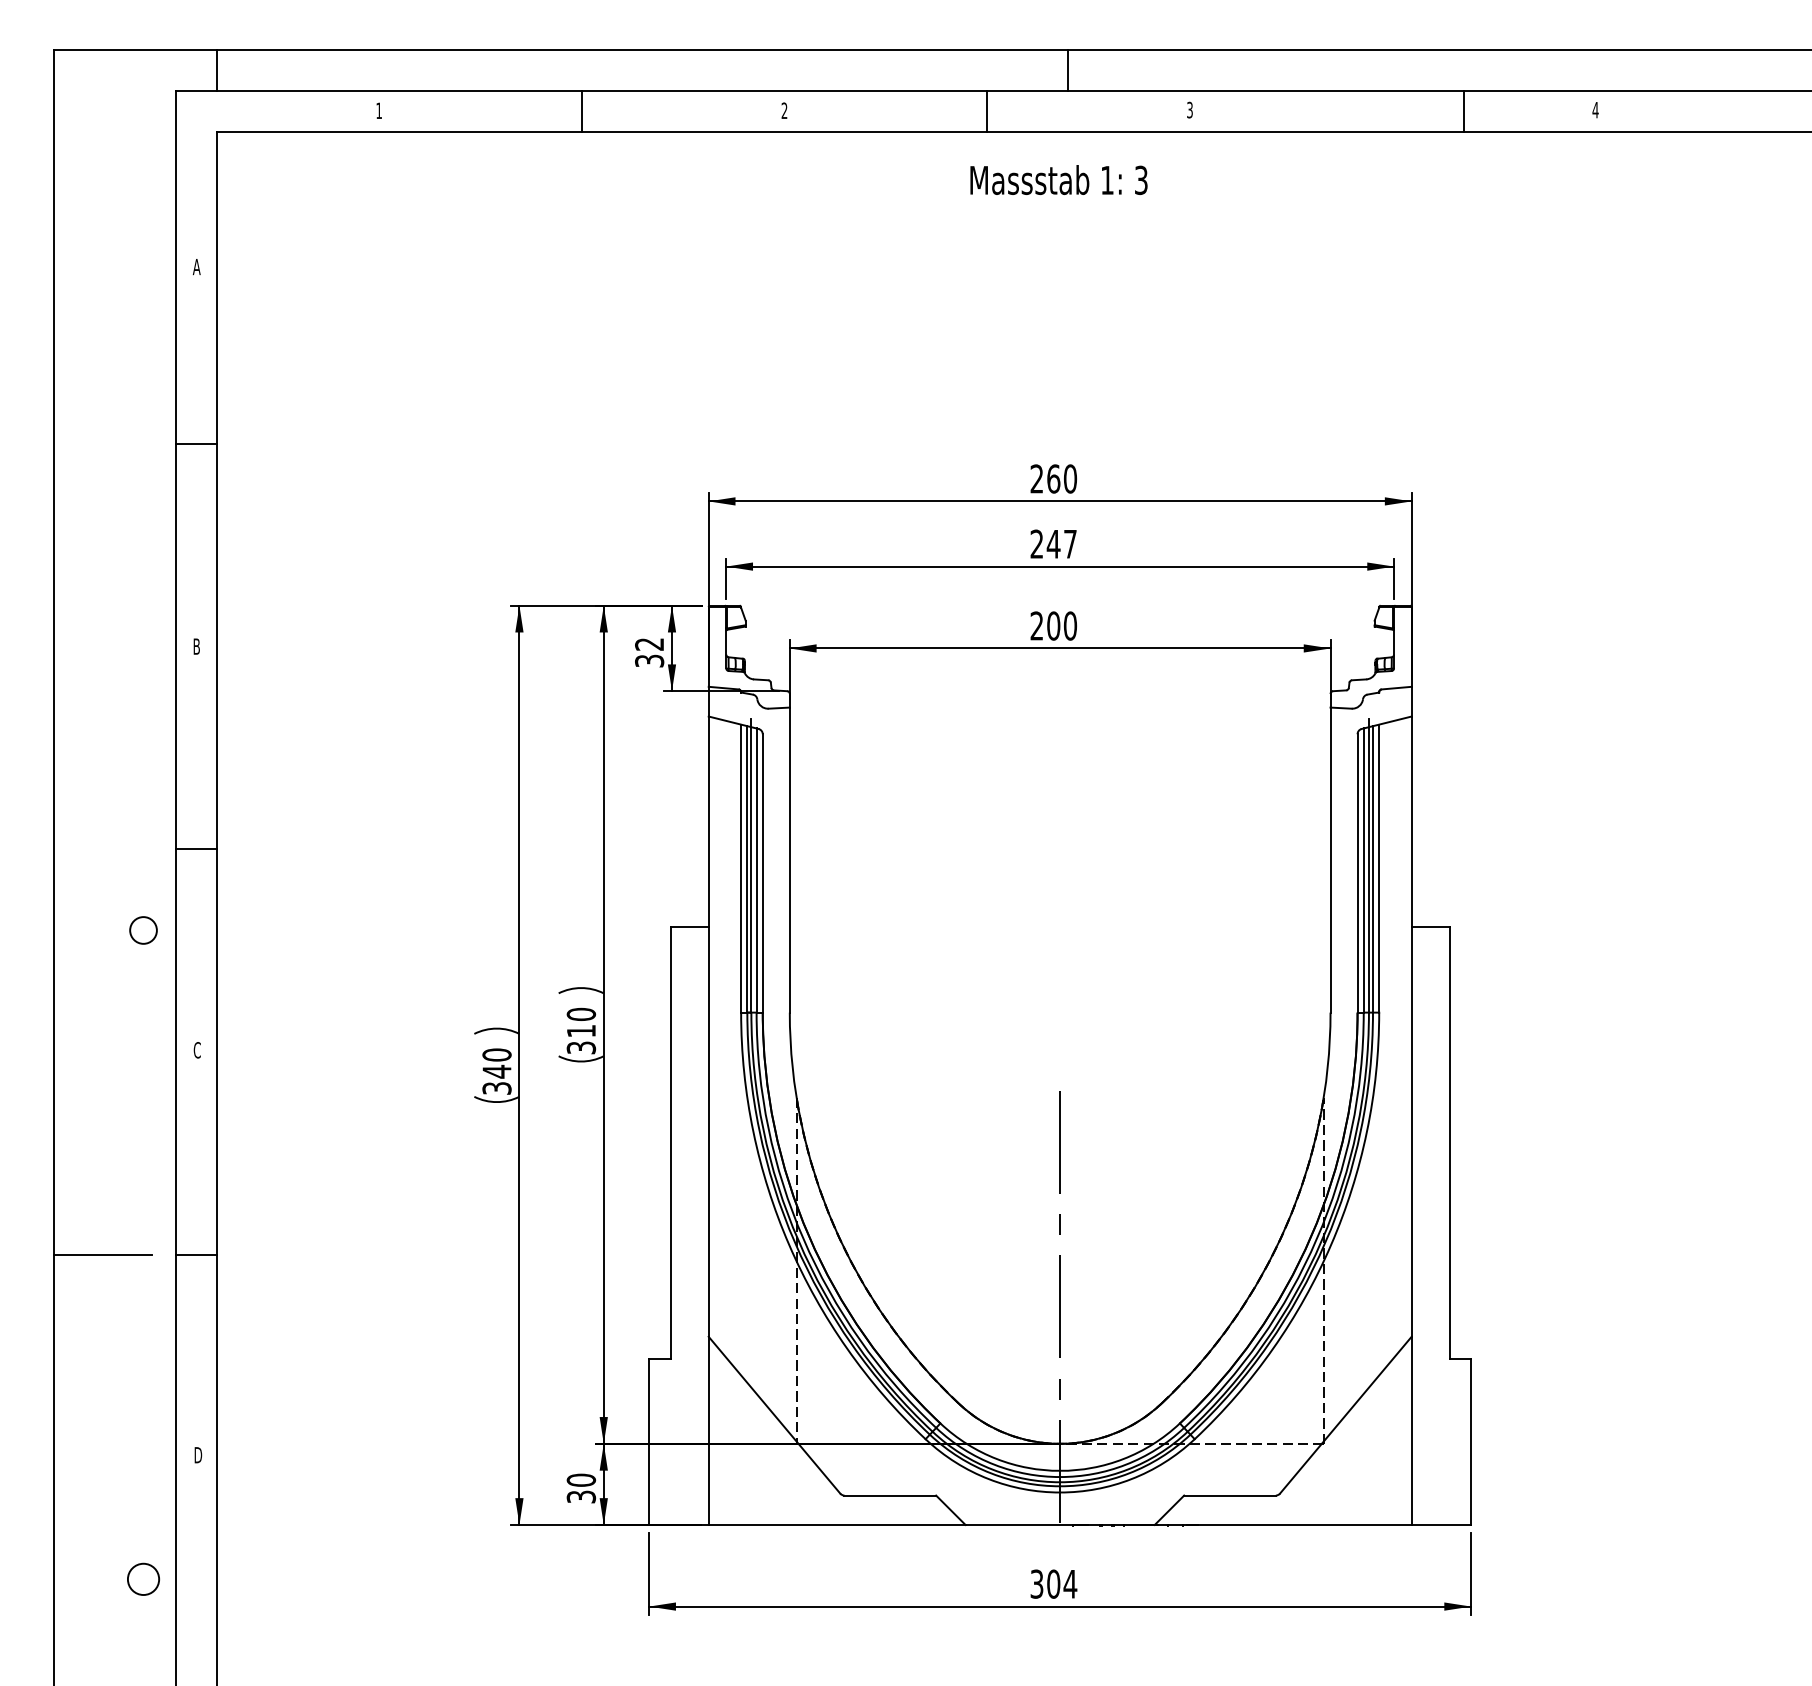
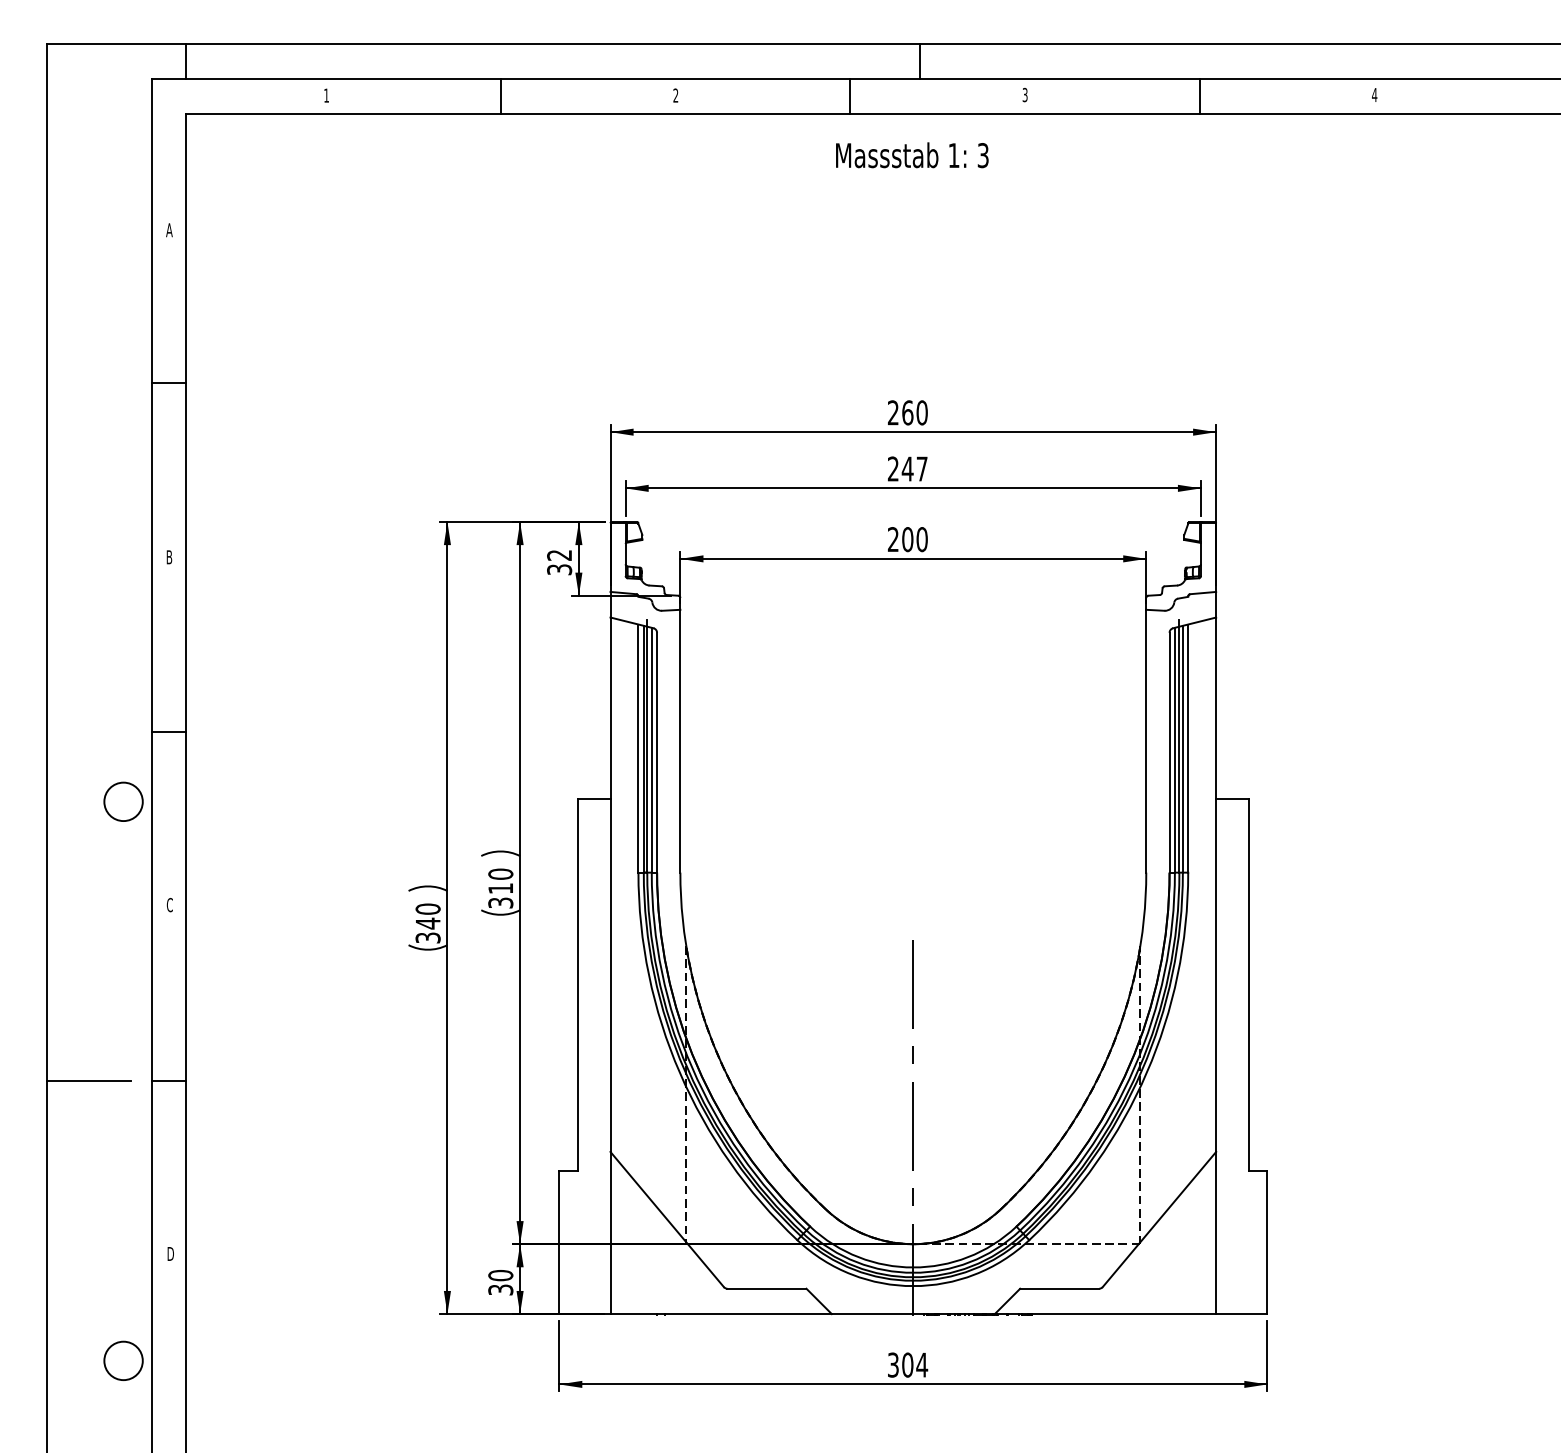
line: (1463, 110) -> (1199, 95), moved
circle: (143, 930) -> (123, 801), size x1.67
circle: (143, 1579) -> (123, 1361), size x1.43

